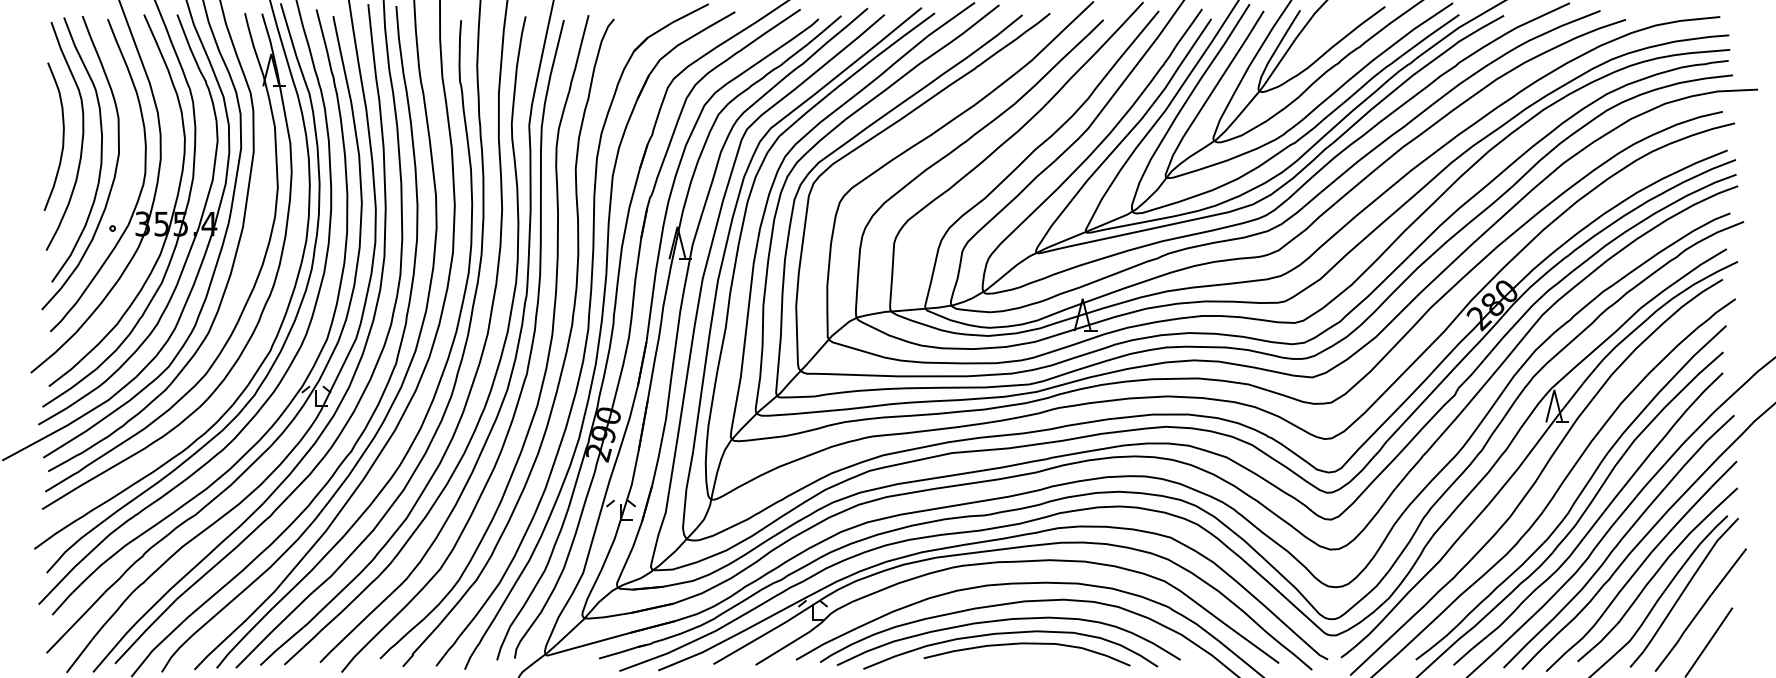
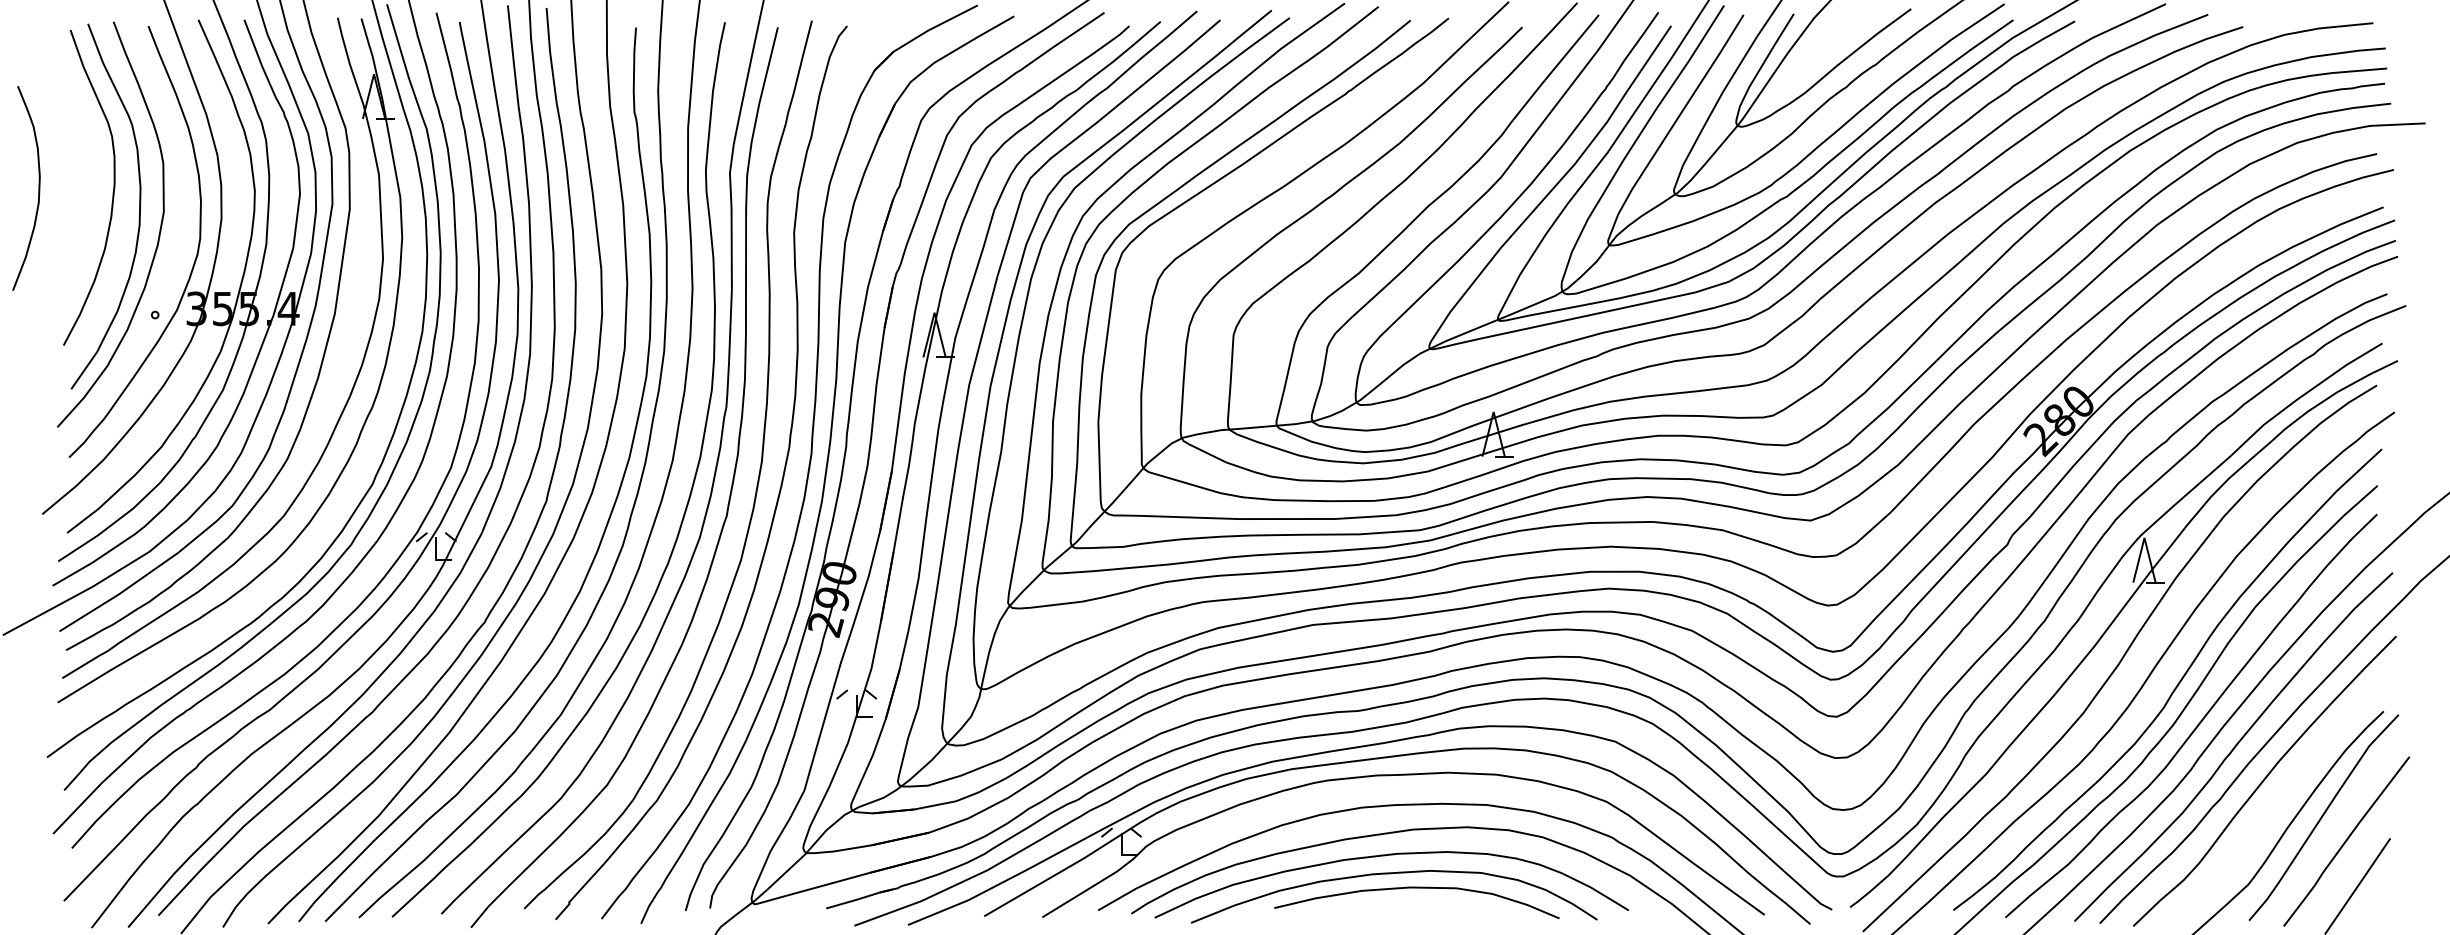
curve: (62, 136) -> (38, 188), moved
curve: (1656, 573) -> (2285, 791), removed

